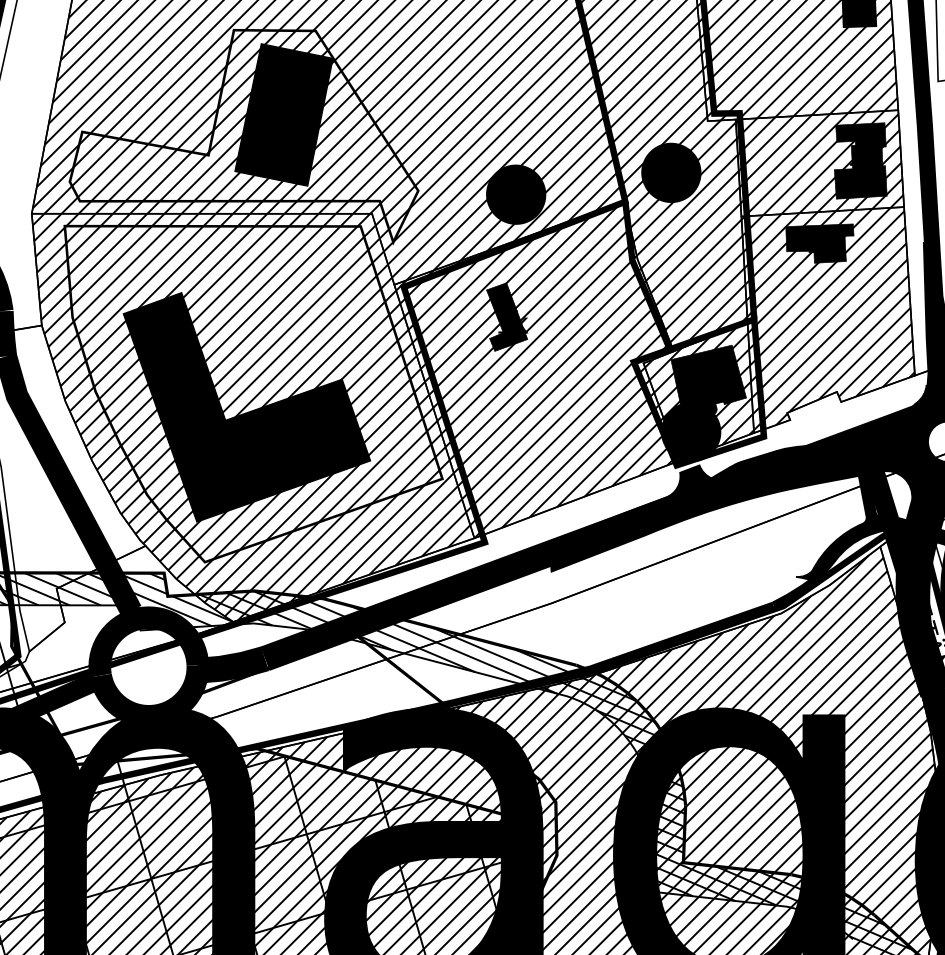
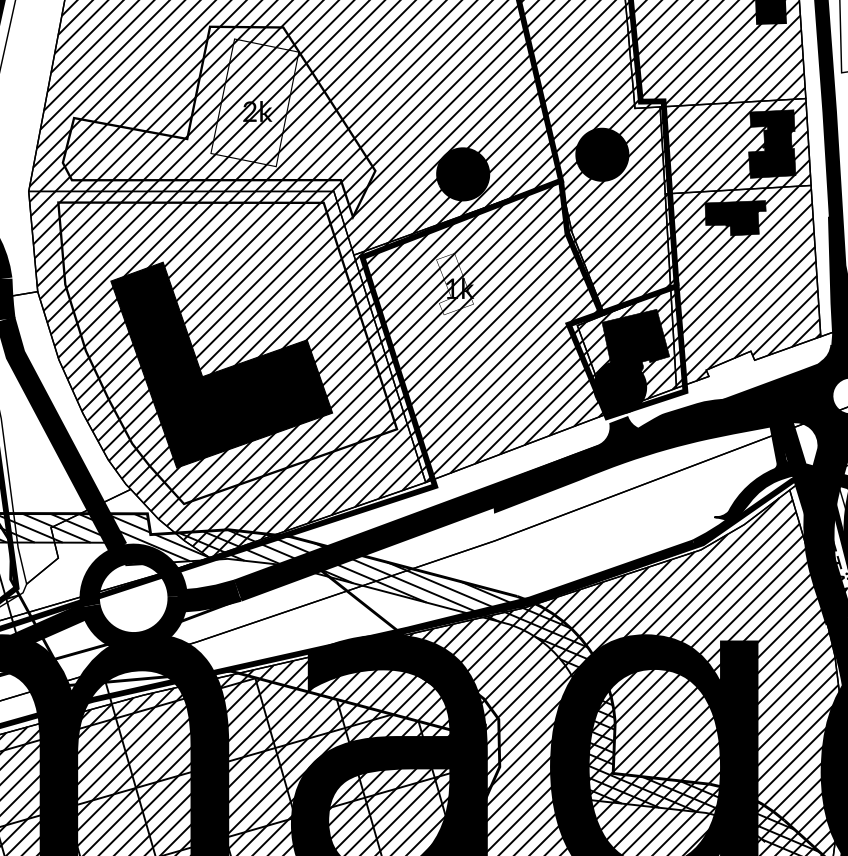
fill: (283, 114) -> (254, 102), removed
fill: (506, 316) -> (454, 283), removed

